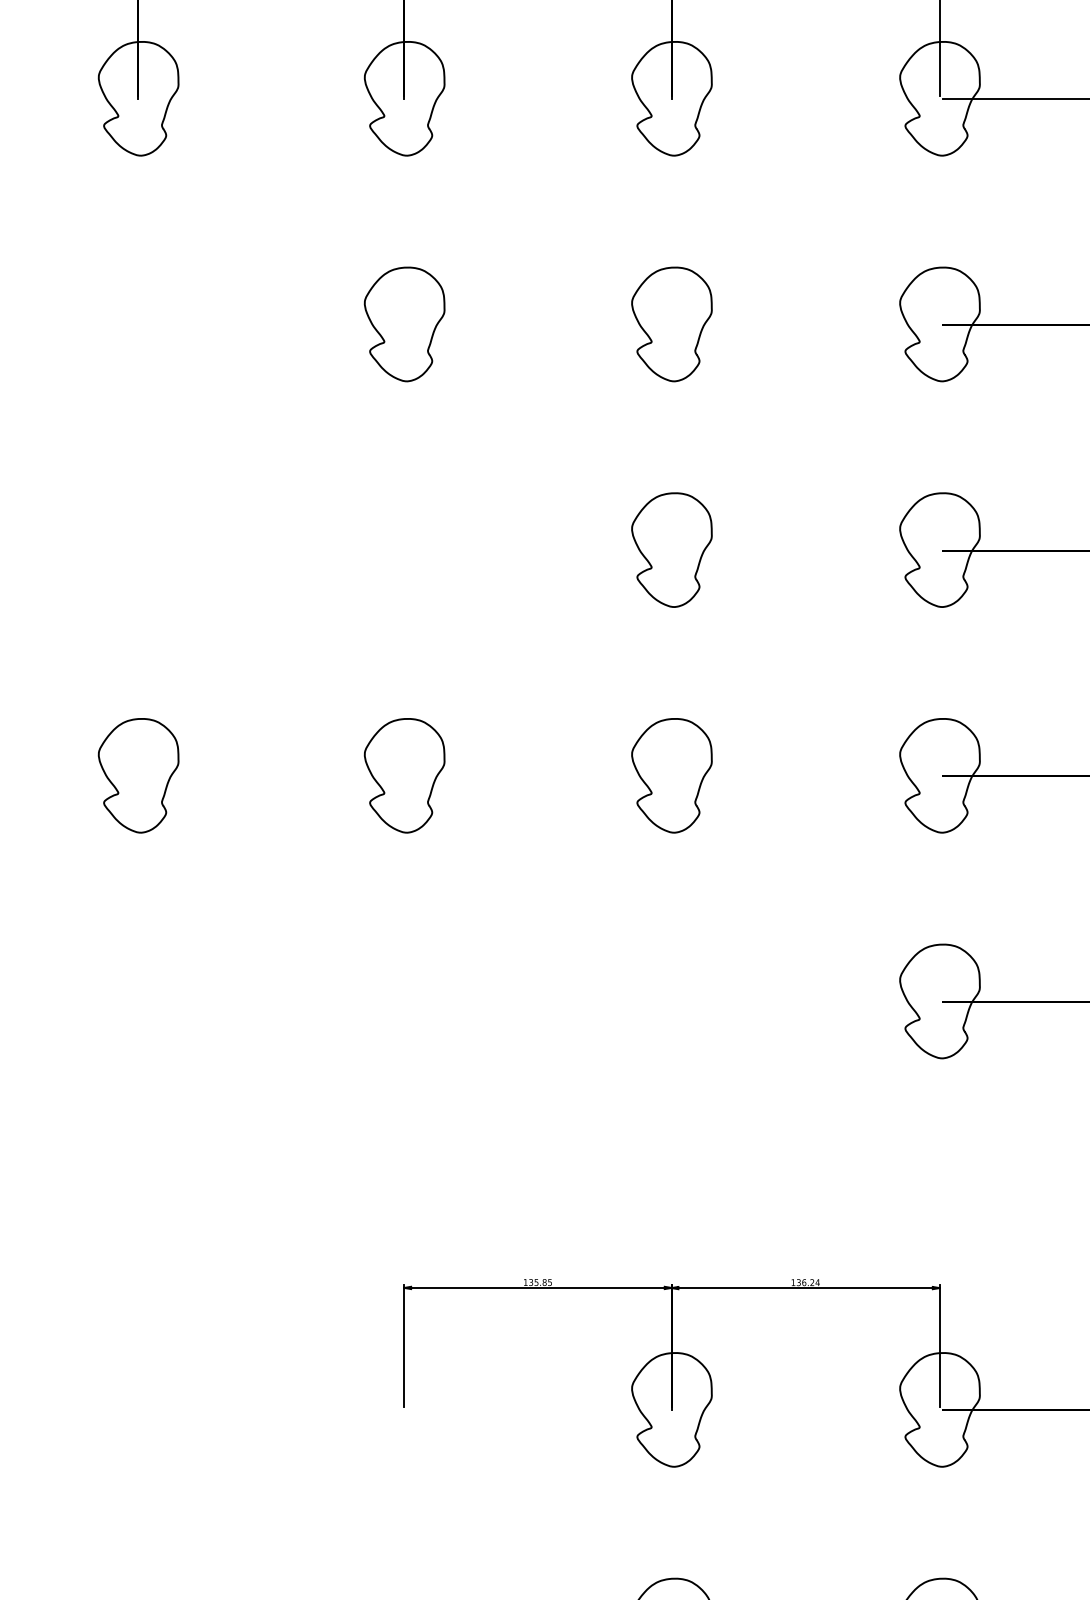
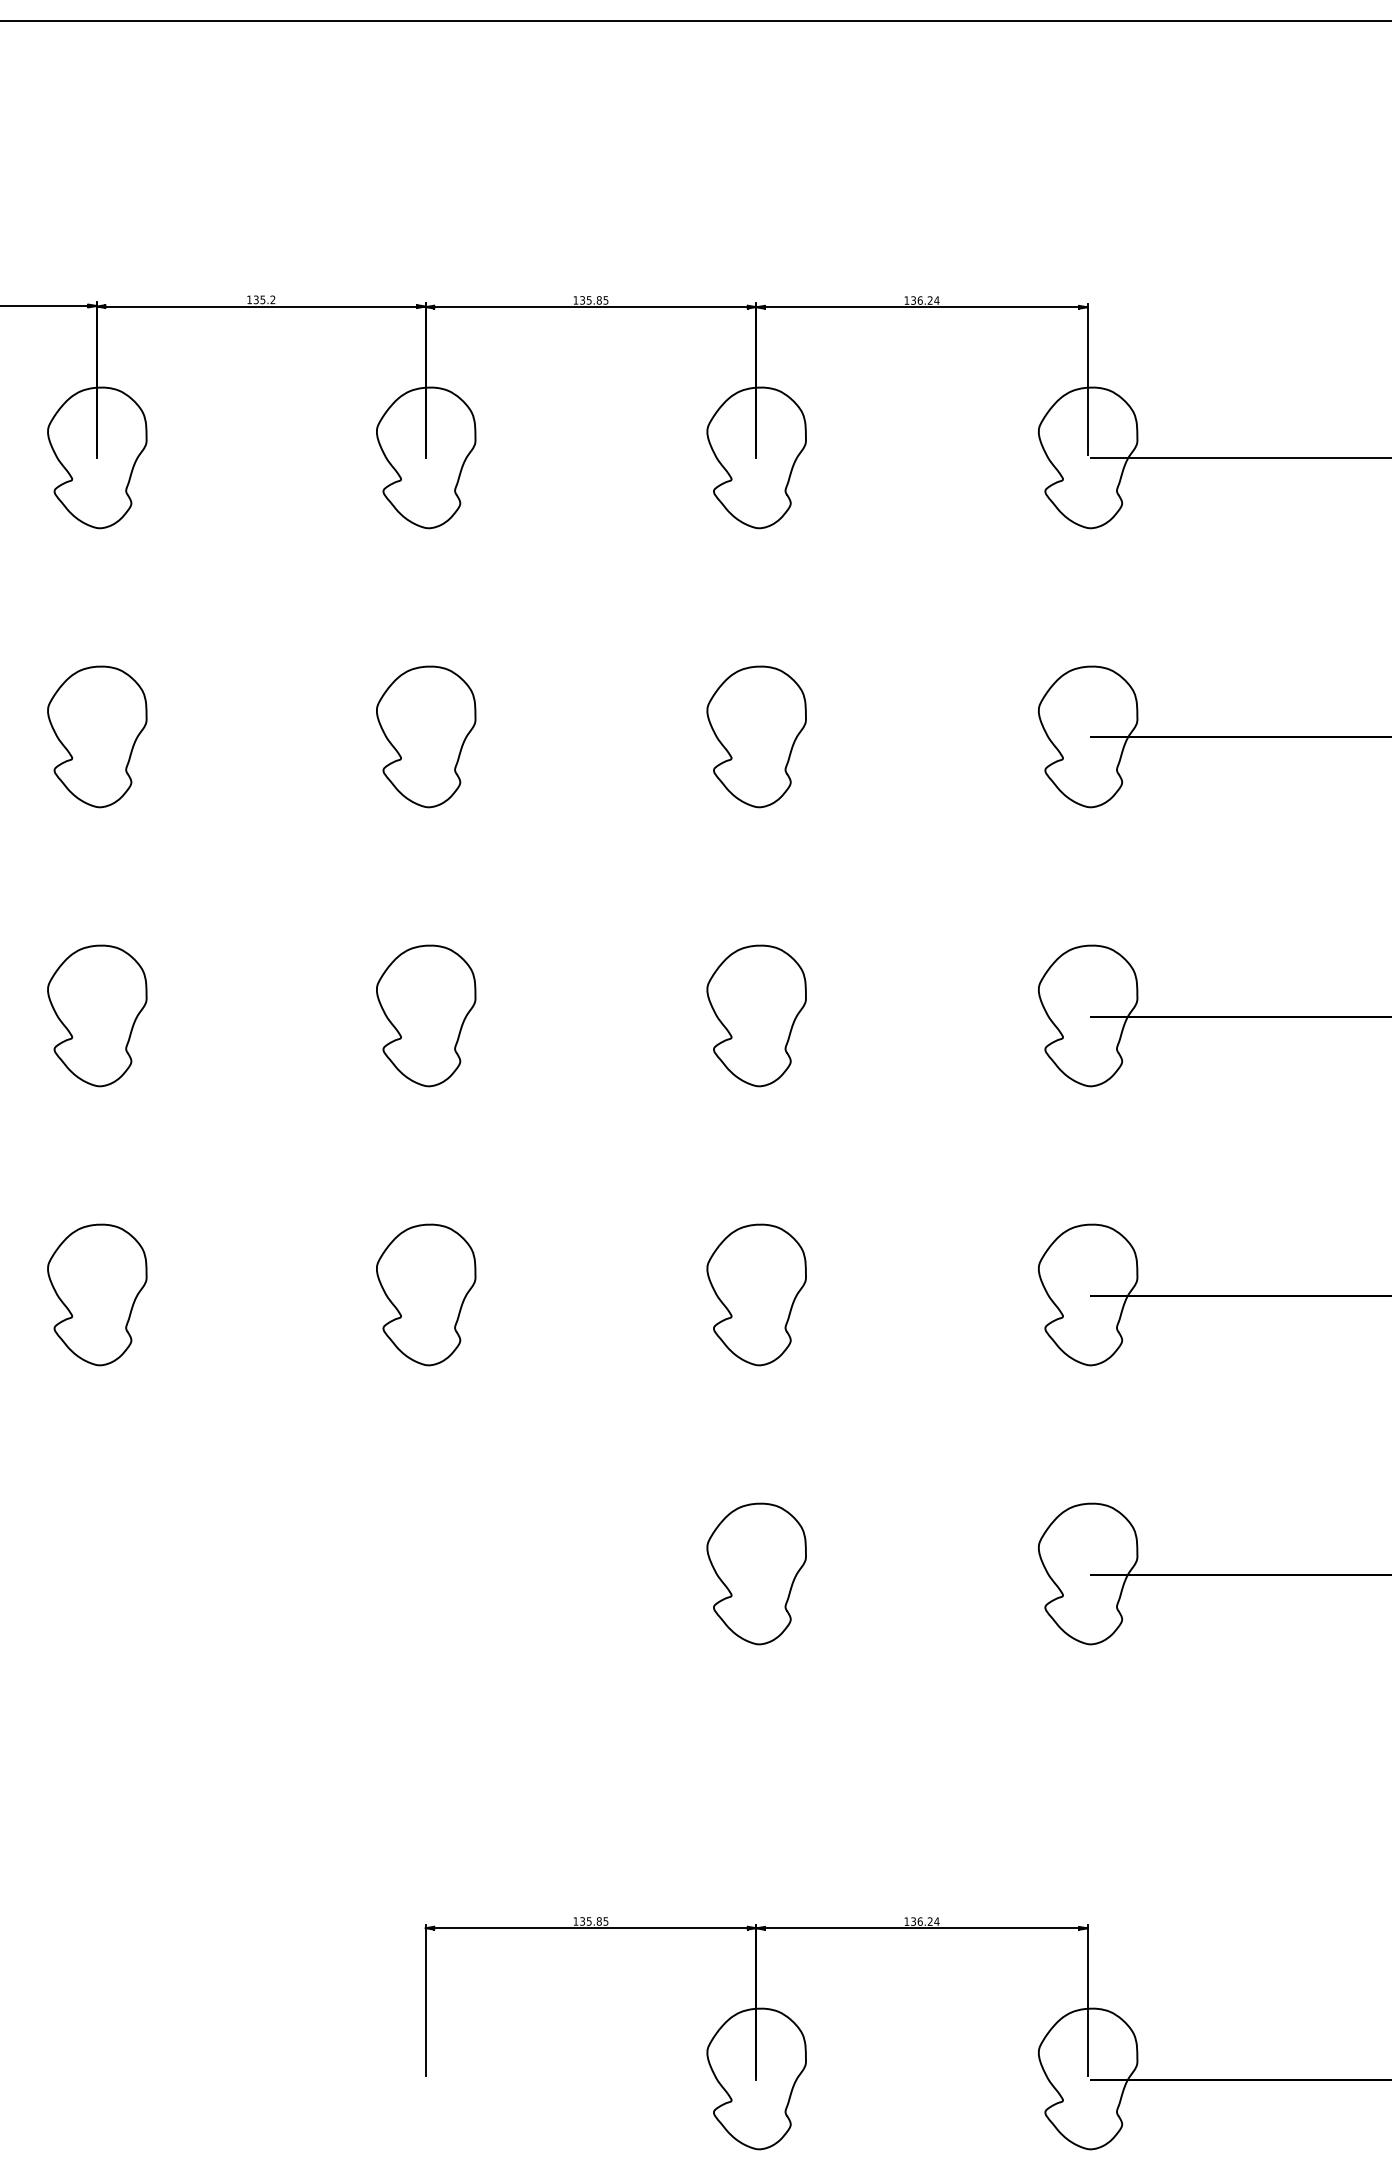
curve: (116, 337) -> (70, 752), added
curve: (116, 562) -> (70, 1031), added
curve: (383, 564) -> (400, 1033), added
curve: (650, 1014) -> (730, 1590), added

